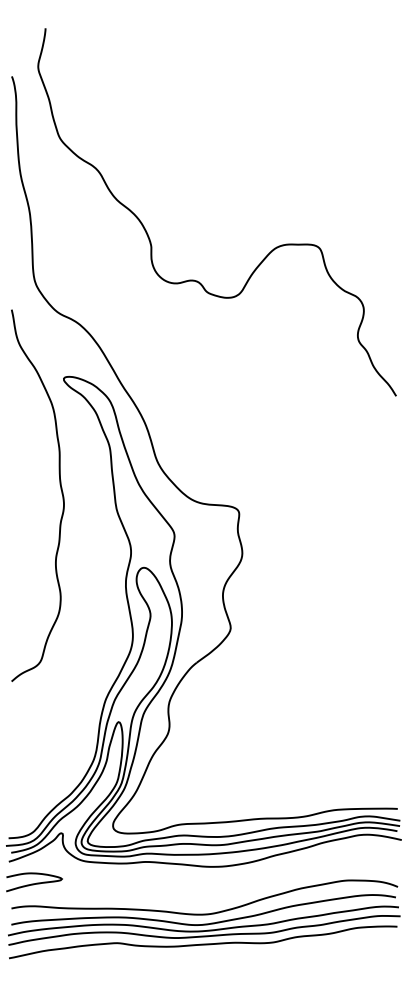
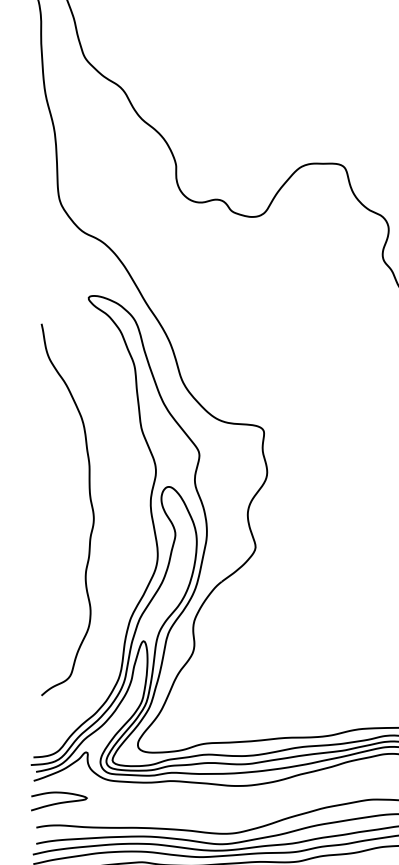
curve: (60, 489) -> (90, 503), moved

